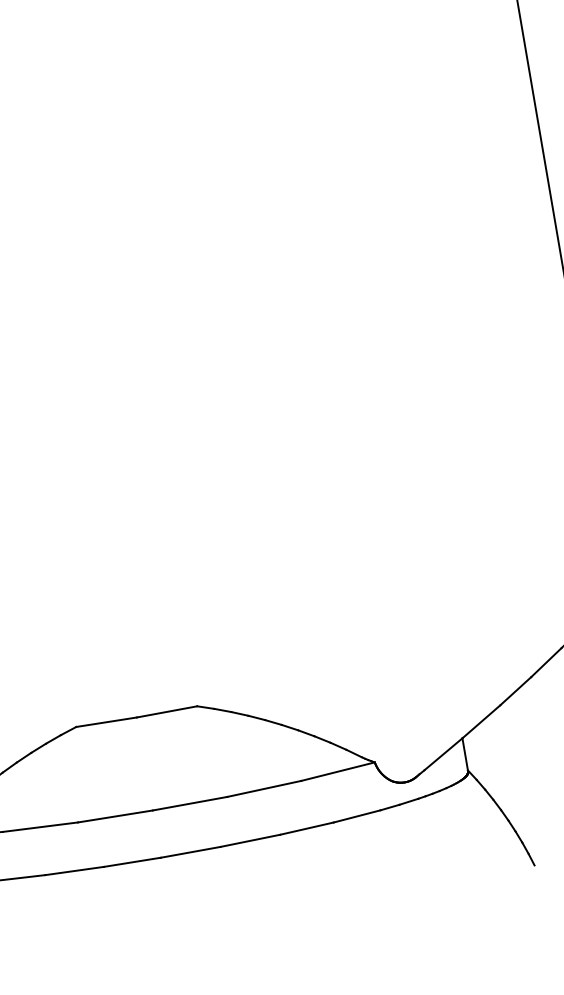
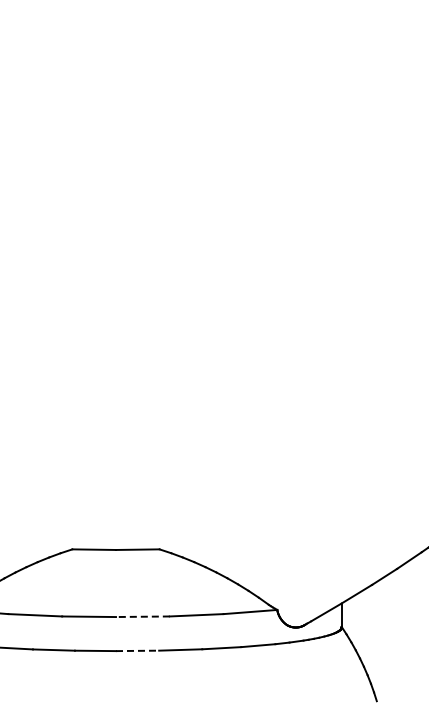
line: (189, 803) -> (142, 616), solid -> dashed
line: (190, 851) -> (137, 650), solid -> dashed

